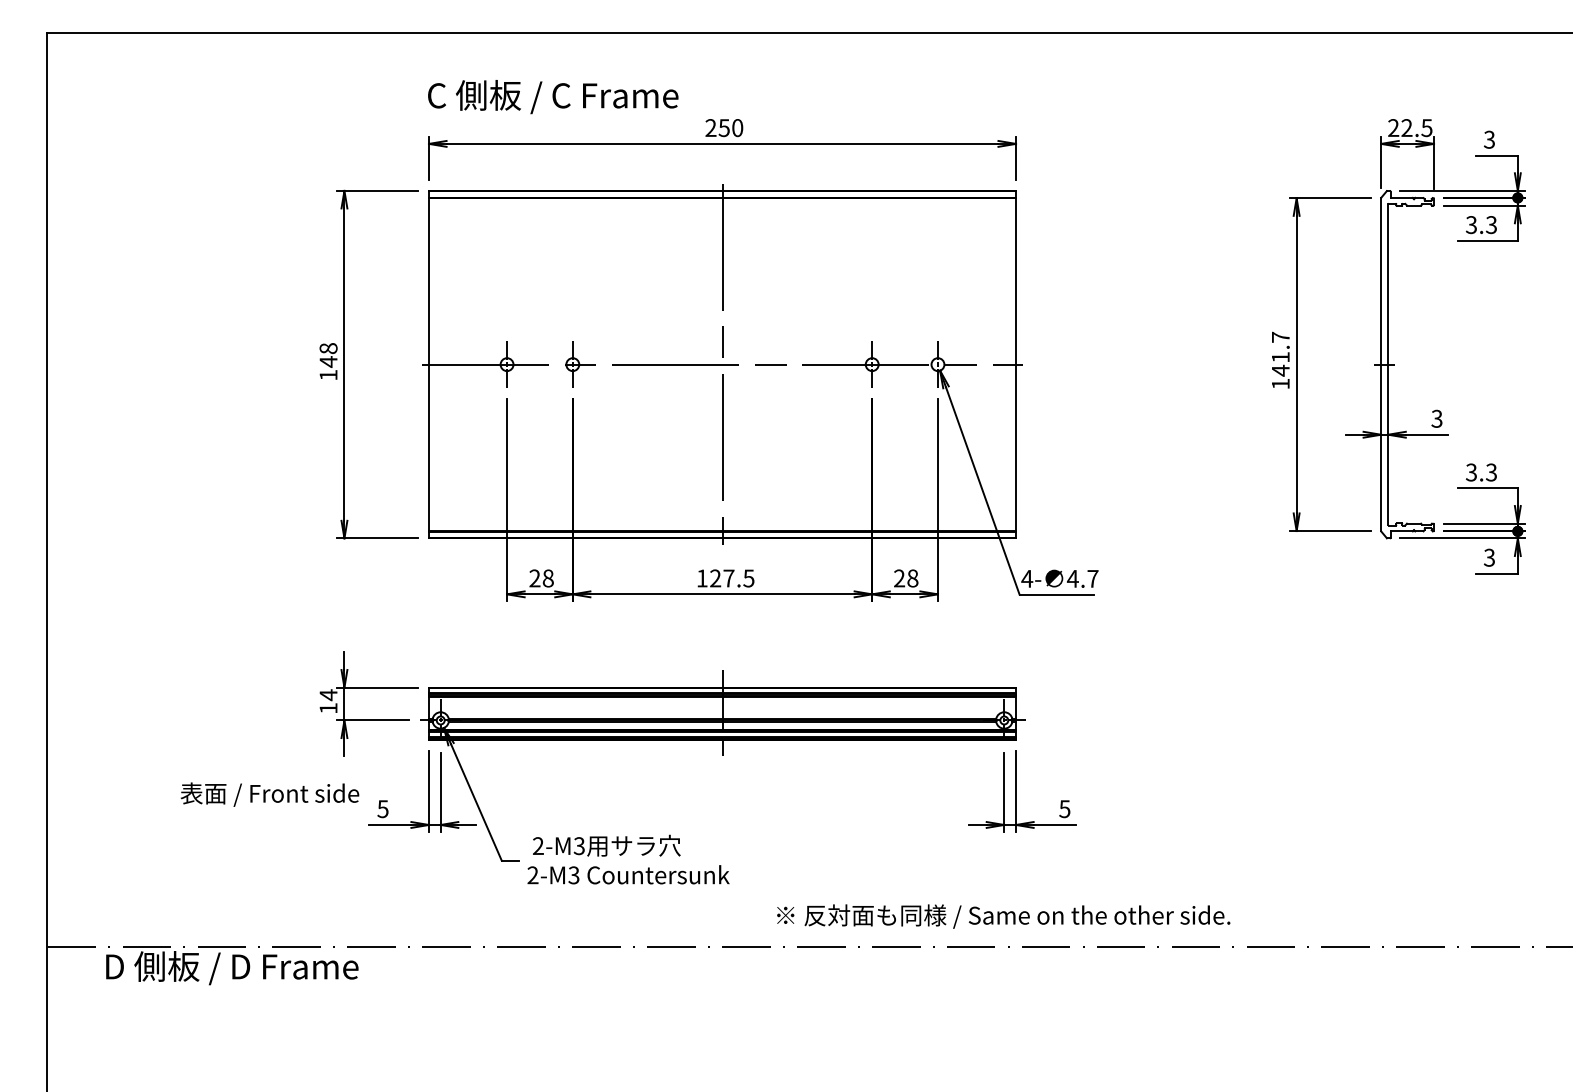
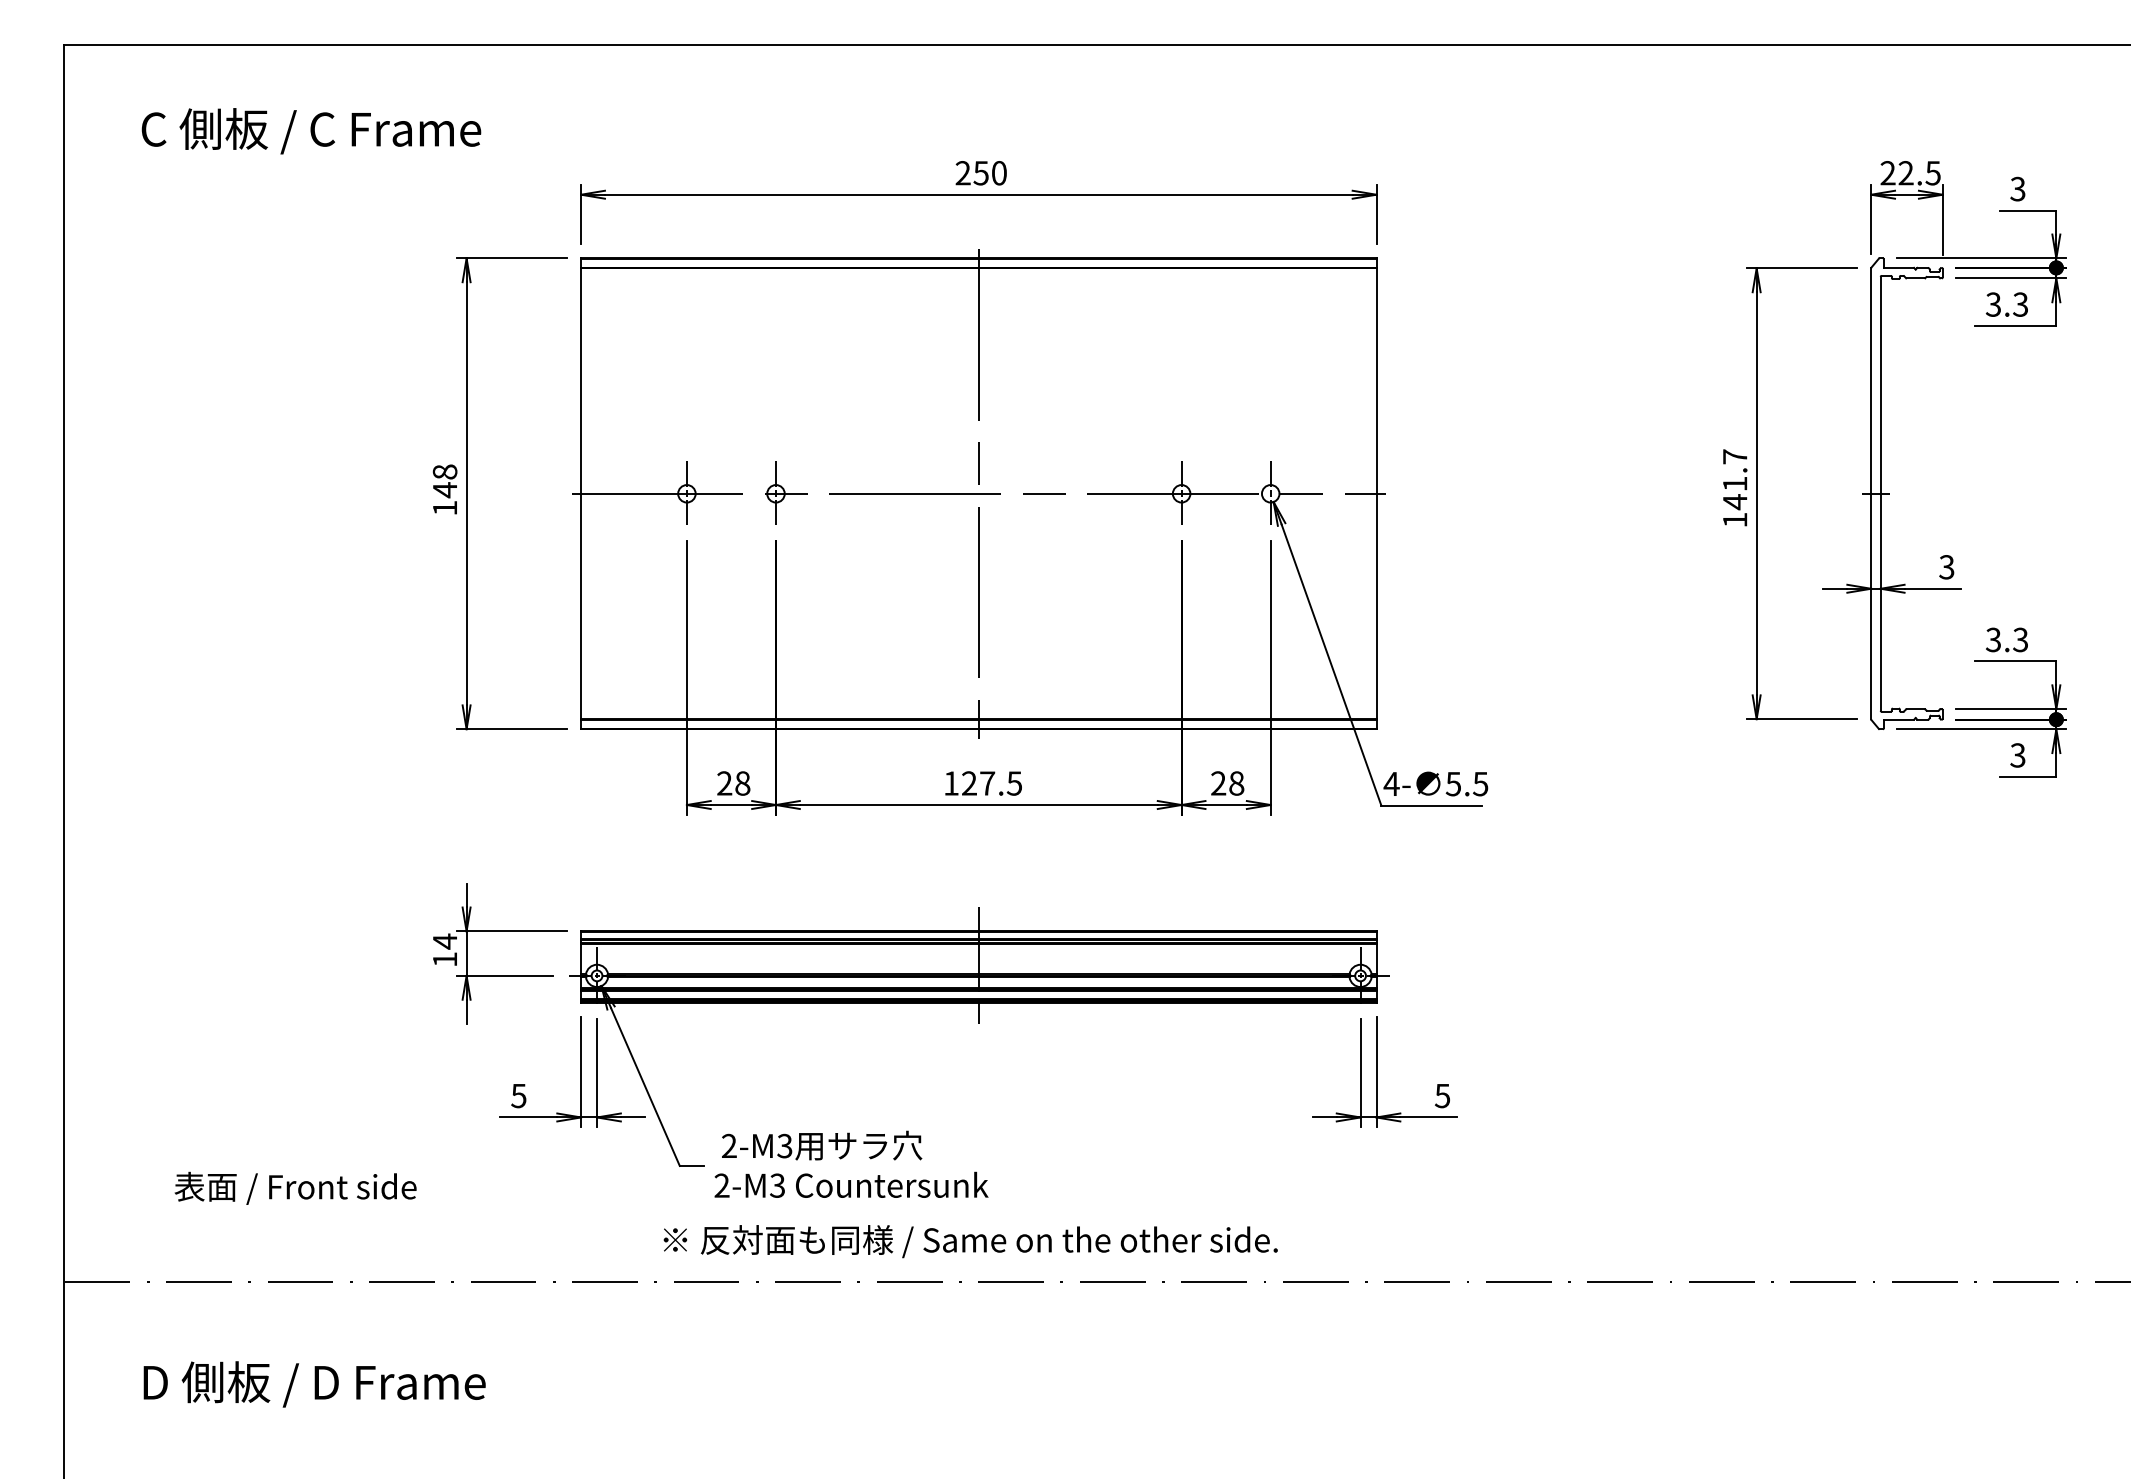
text: (553, 97) -> (311, 131), moved
text: (1082, 579) -> (1466, 784), 4.7 -> 5.5
text: (269, 794) -> (295, 1187), moved
text: (1003, 916) -> (970, 1241), moved
text: (232, 968) -> (314, 1384), moved

